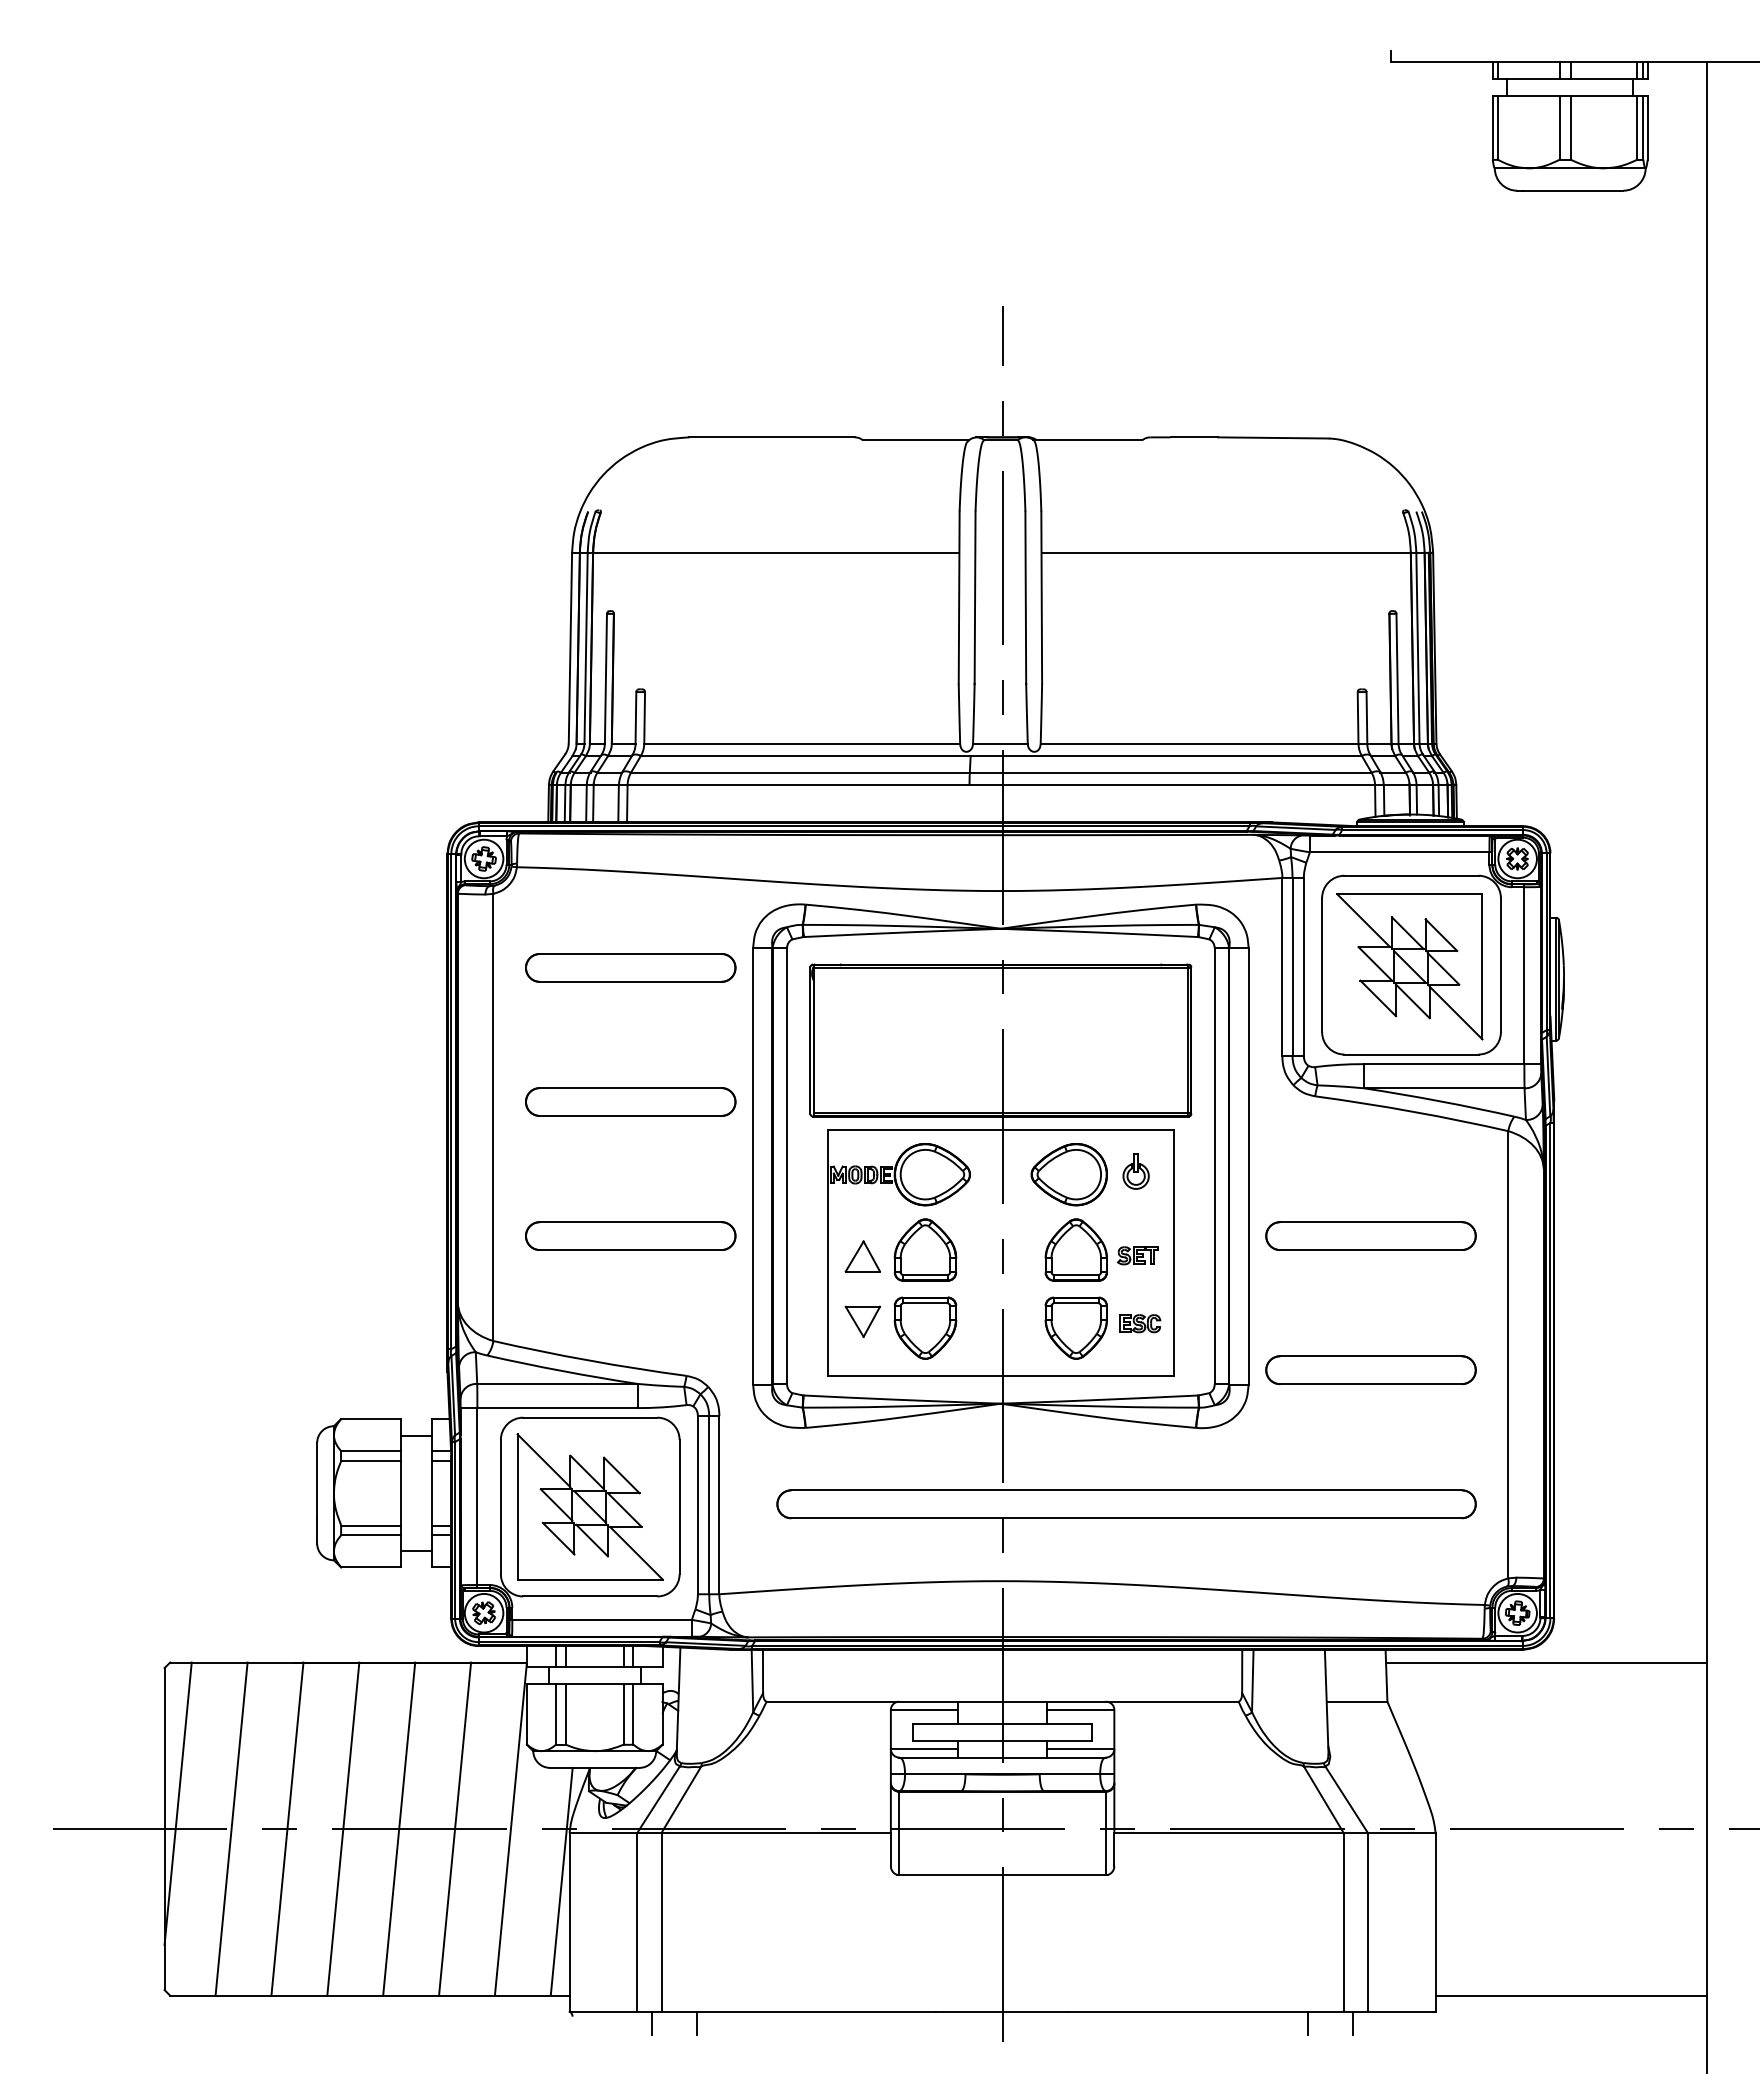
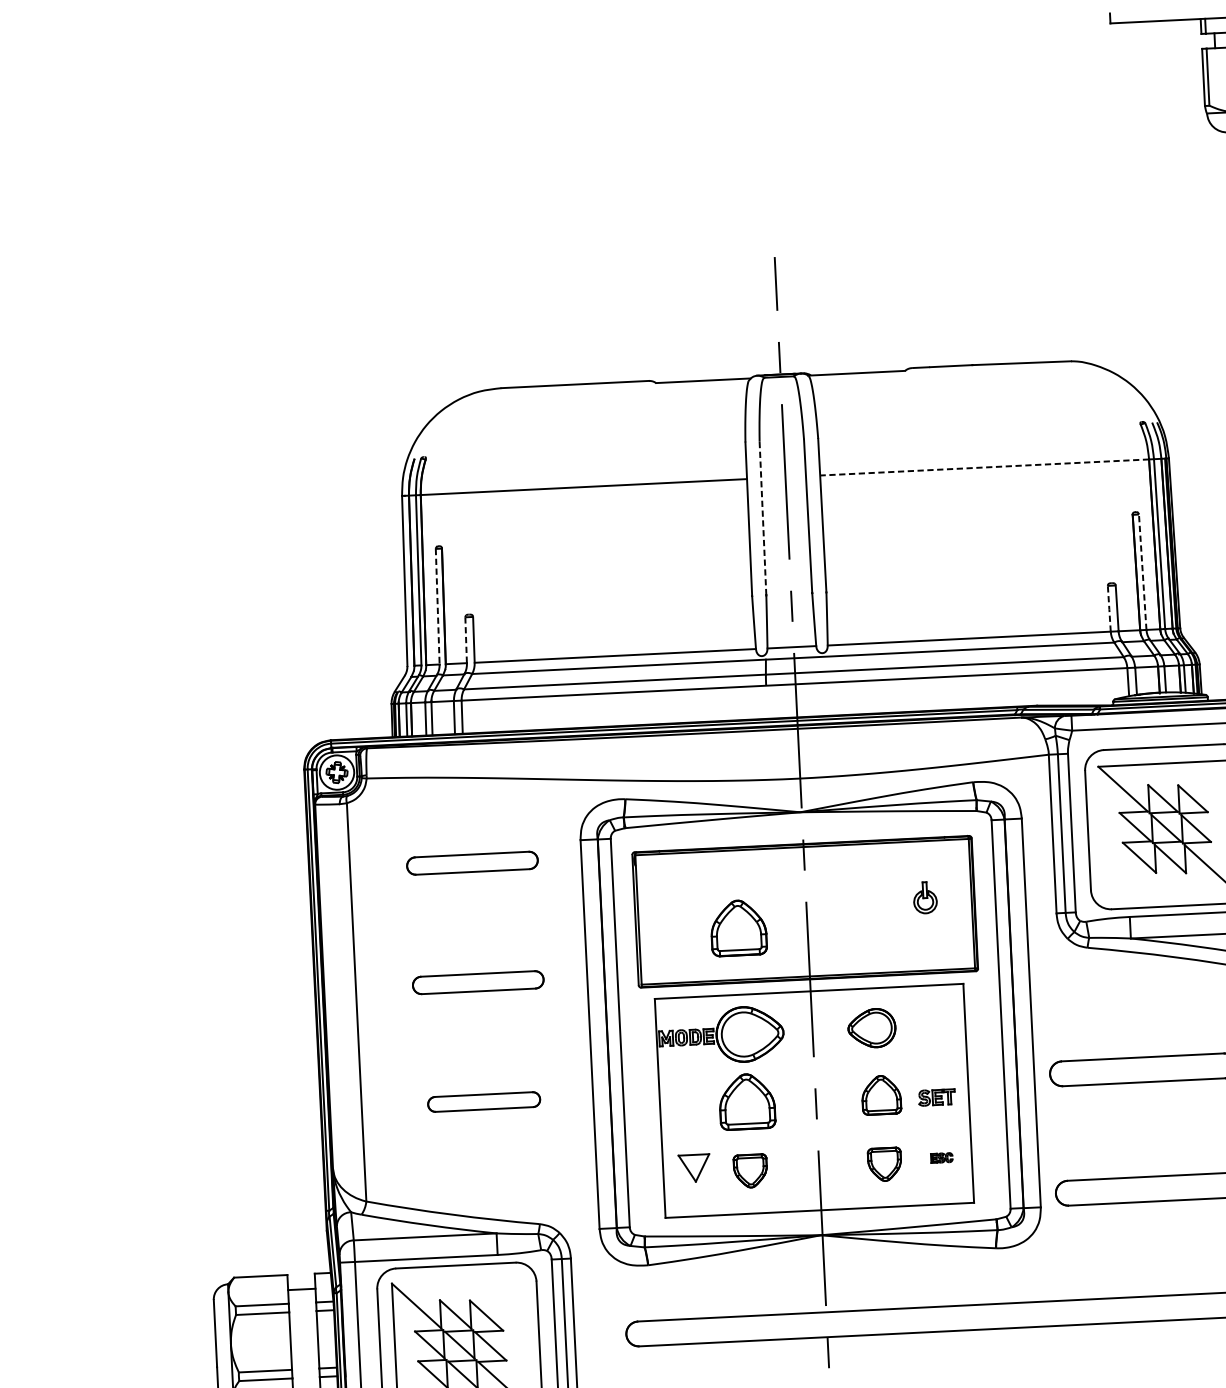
line: (1225, 552) -> (984, 467), solid -> dashed
line: (975, 597) -> (763, 518), solid -> dashed
line: (605, 678) -> (437, 606), solid -> dashed
line: (1397, 678) -> (1142, 572), solid -> dashed
line: (635, 717) -> (465, 639), solid -> dashed
line: (1358, 718) -> (1109, 609), solid -> dashed
part: (630, 967) -> (472, 862), size x0.7
part: (925, 1054) -> (738, 927), added
part: (630, 1101) -> (478, 982), size x0.7
part: (1135, 1171) -> (924, 897), moved
part: (1068, 1174) -> (871, 1028), size x0.7
part: (630, 1235) -> (483, 1101), size x0.6
part: (1075, 1249) -> (880, 1094), size x0.7
part: (862, 1256) -> (691, 1110), removed
part: (1140, 1323) -> (941, 1157), size x0.6
part: (925, 1327) -> (750, 1170), size x0.6
part: (1075, 1327) -> (884, 1164), size x0.6

